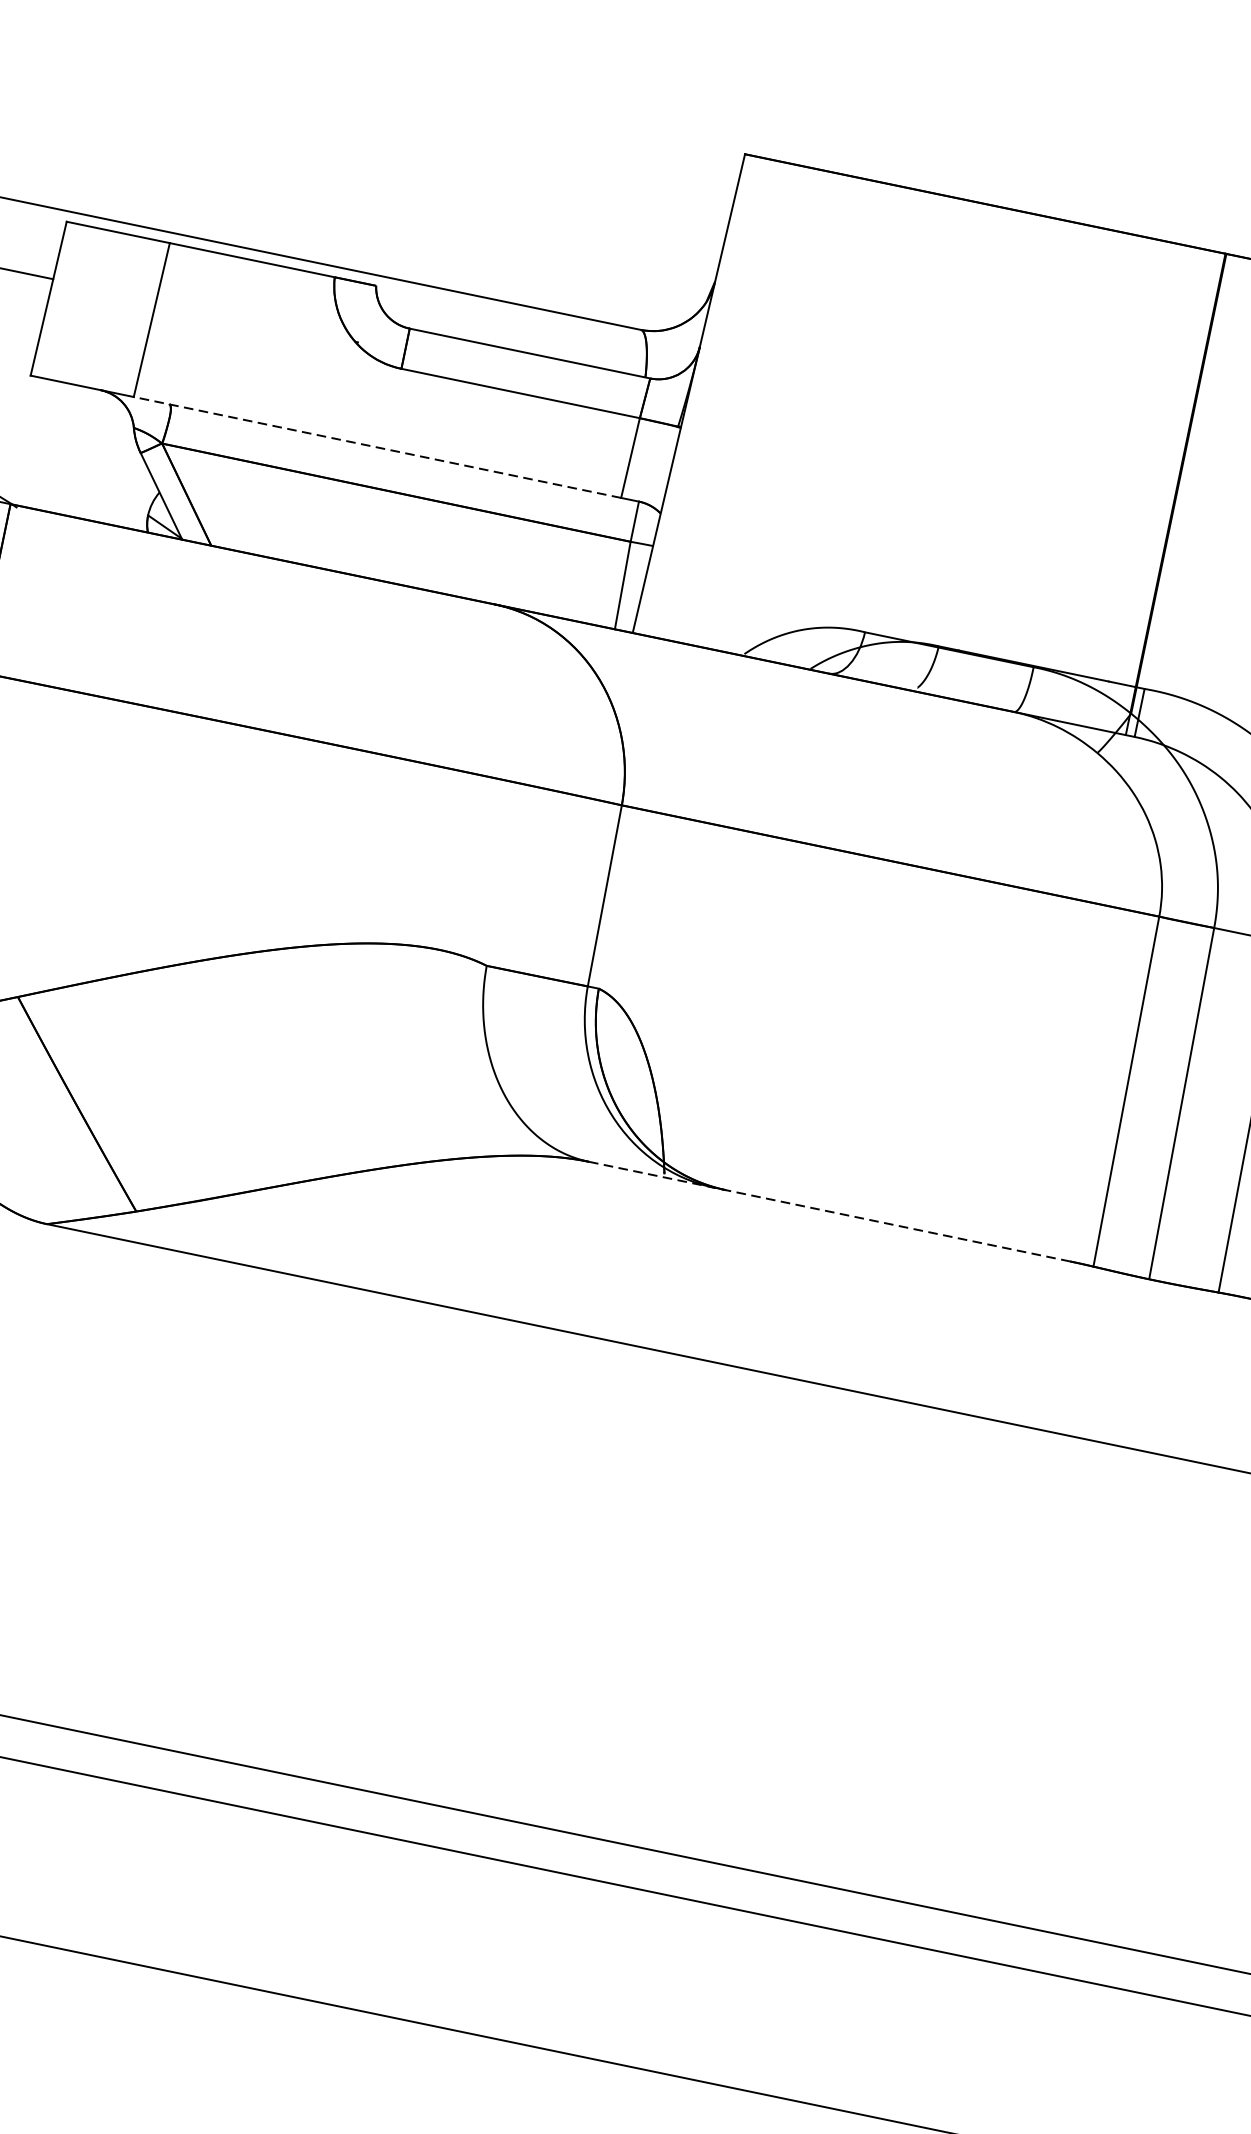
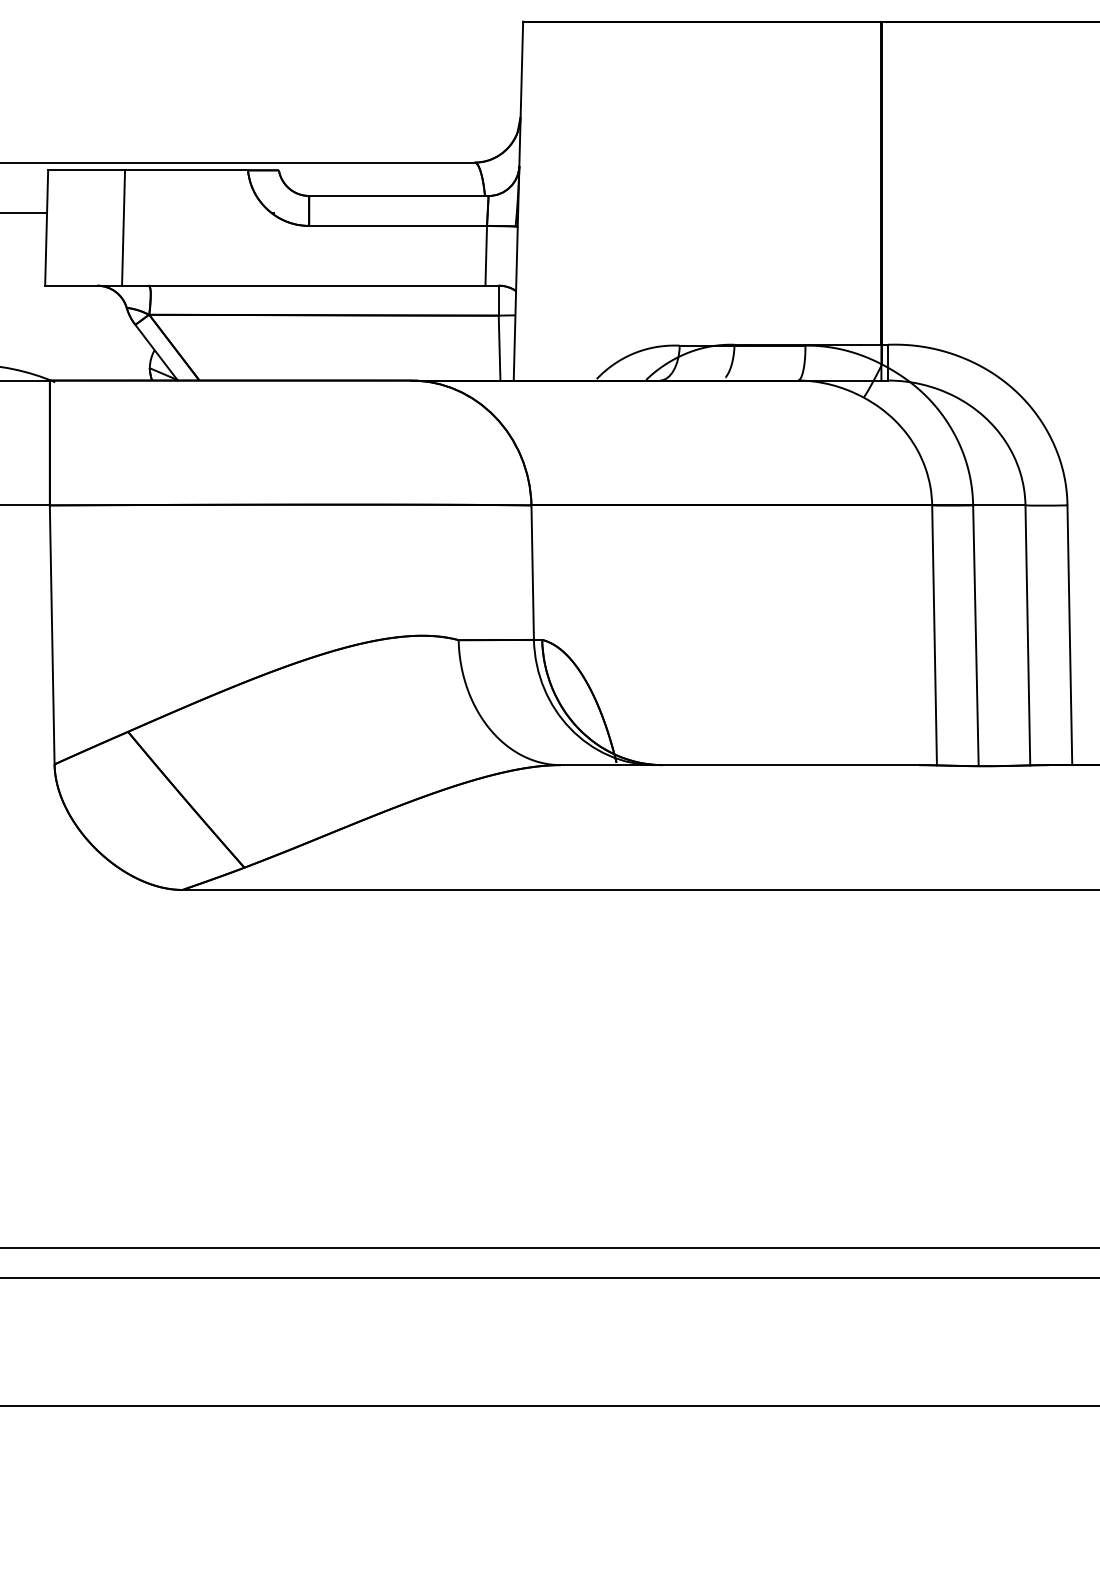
line: (377, 447) -> (303, 285), dashed -> solid
line: (829, 1212) -> (740, 765), dashed -> solid

